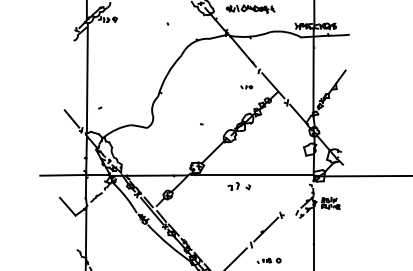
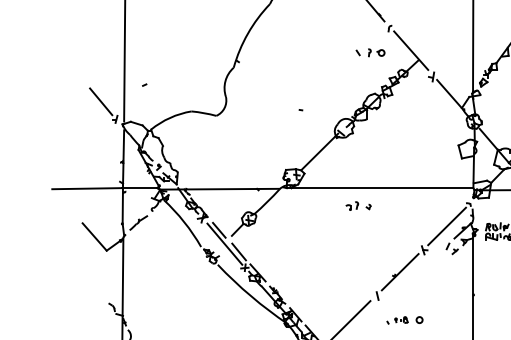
part: (246, 87) -> (369, 53), size x1.67
part: (238, 186) -> (357, 205), size x0.71
line: (296, 199) -> (446, 225), added

